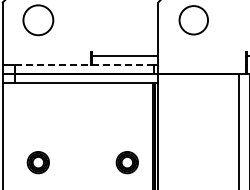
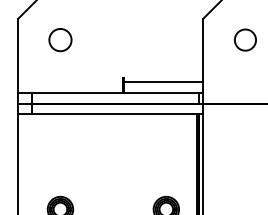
circle: (38, 19) -> (60, 39), size x0.62
circle: (193, 20) -> (245, 40), size x0.62
line: (84, 64) -> (115, 92), dashed -> solid

